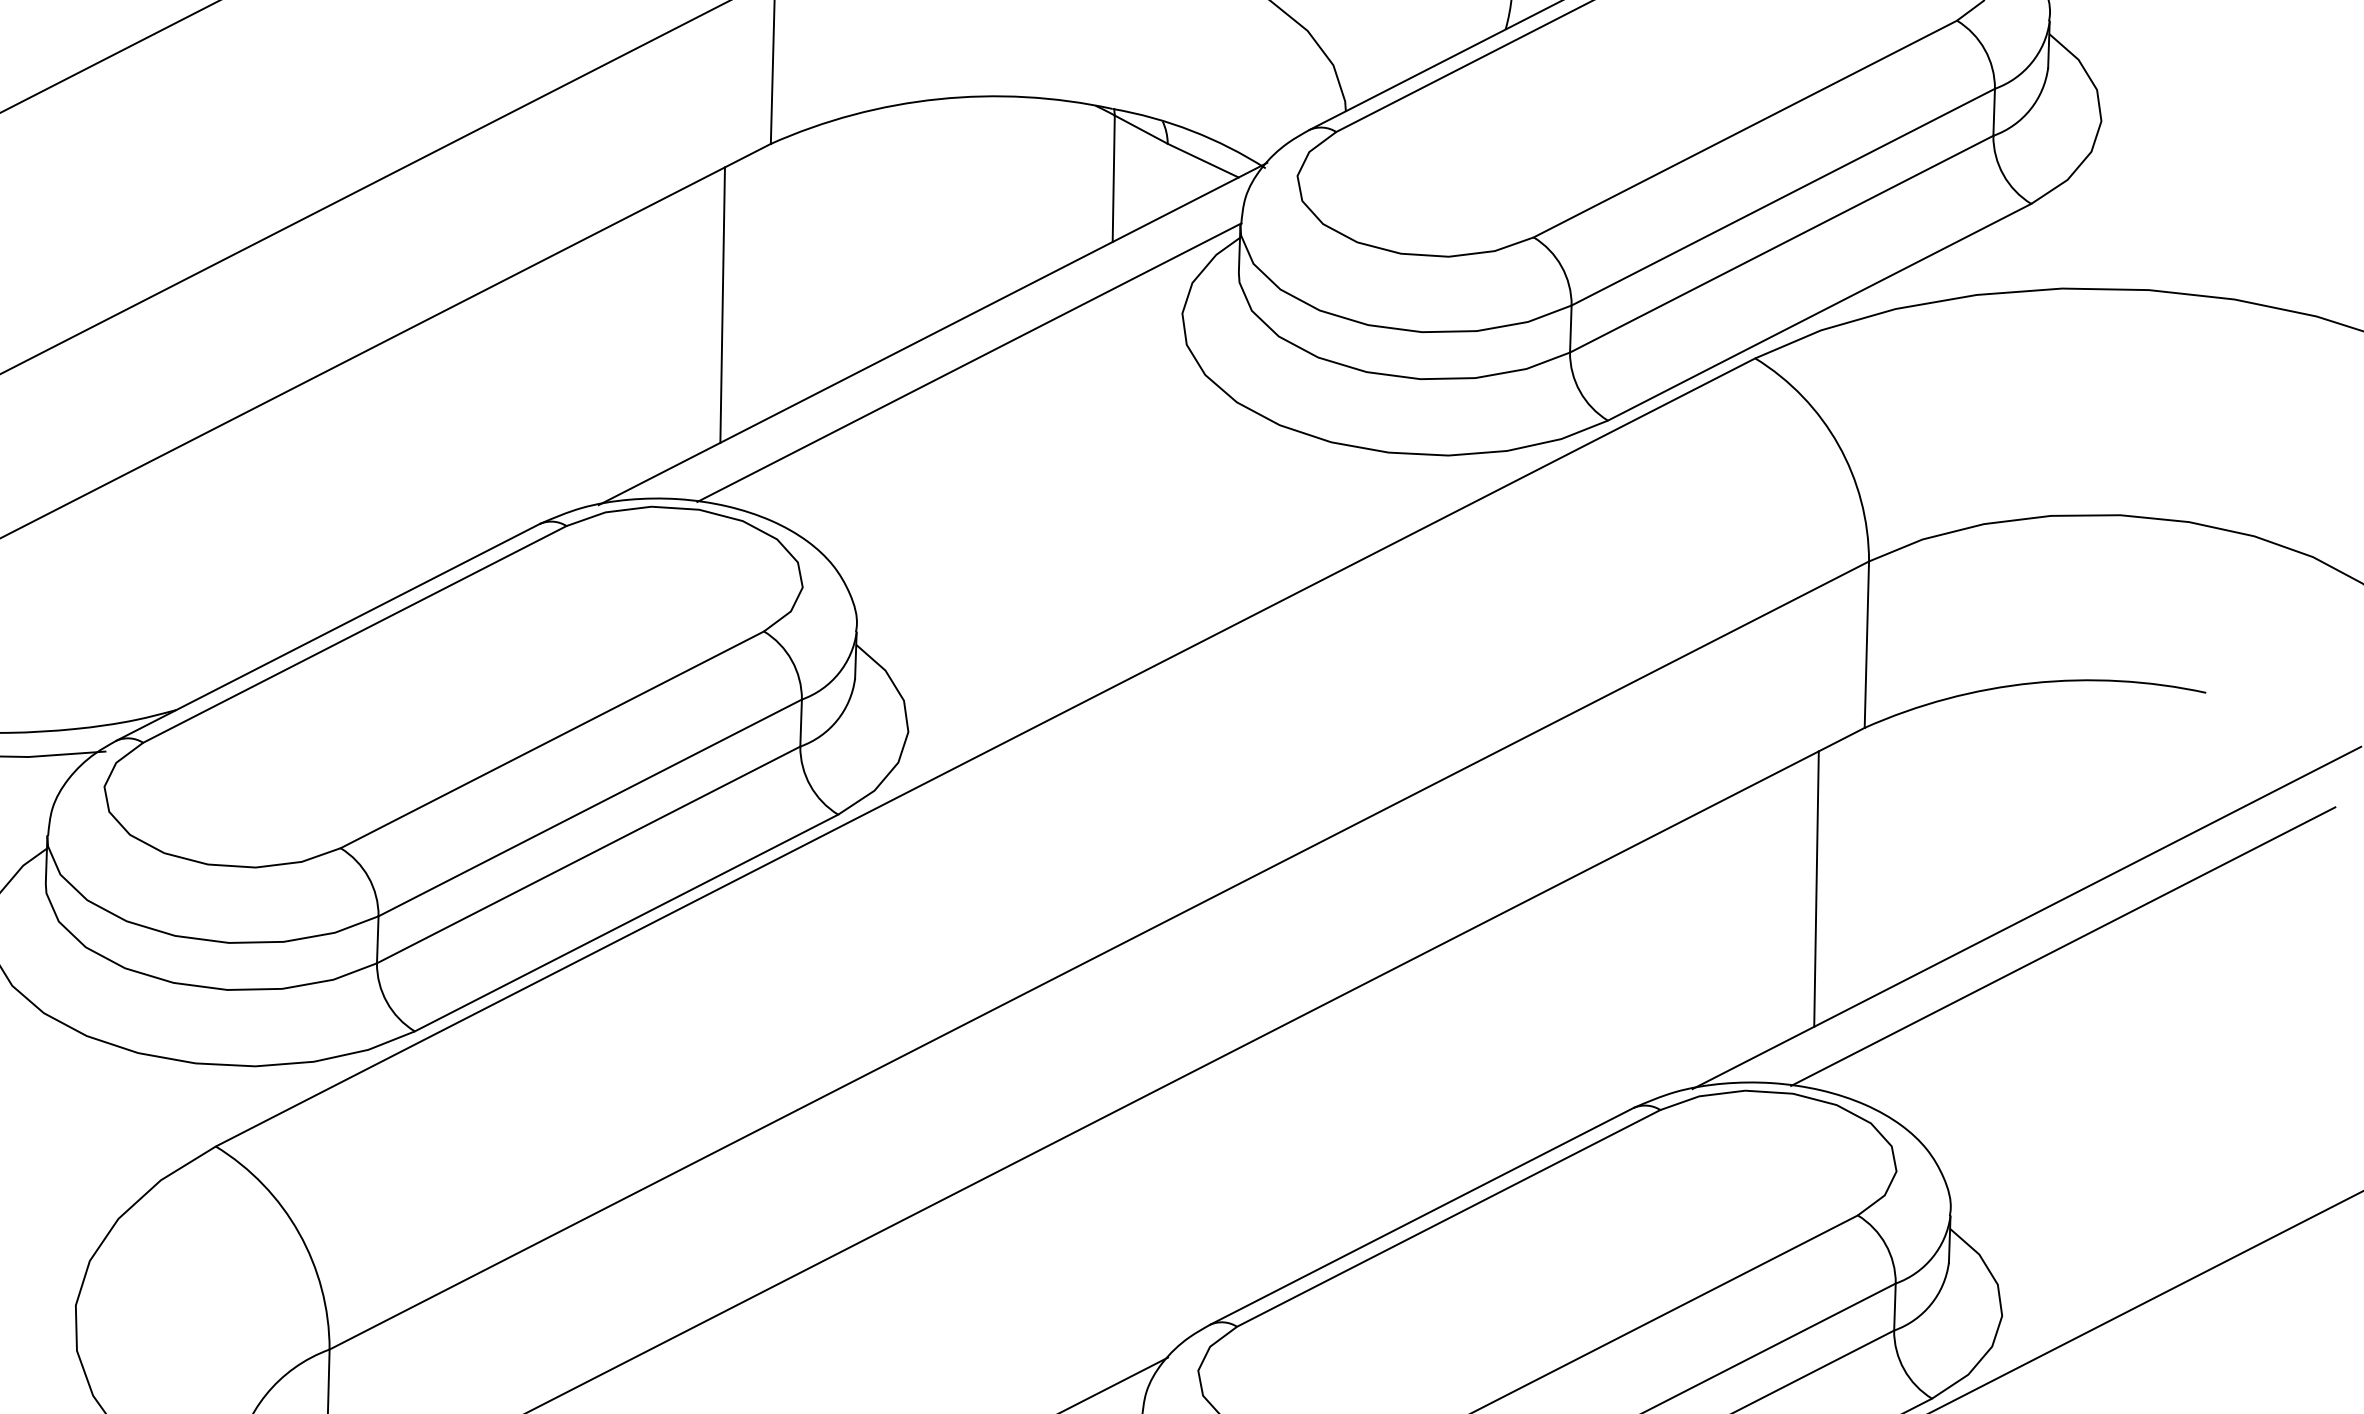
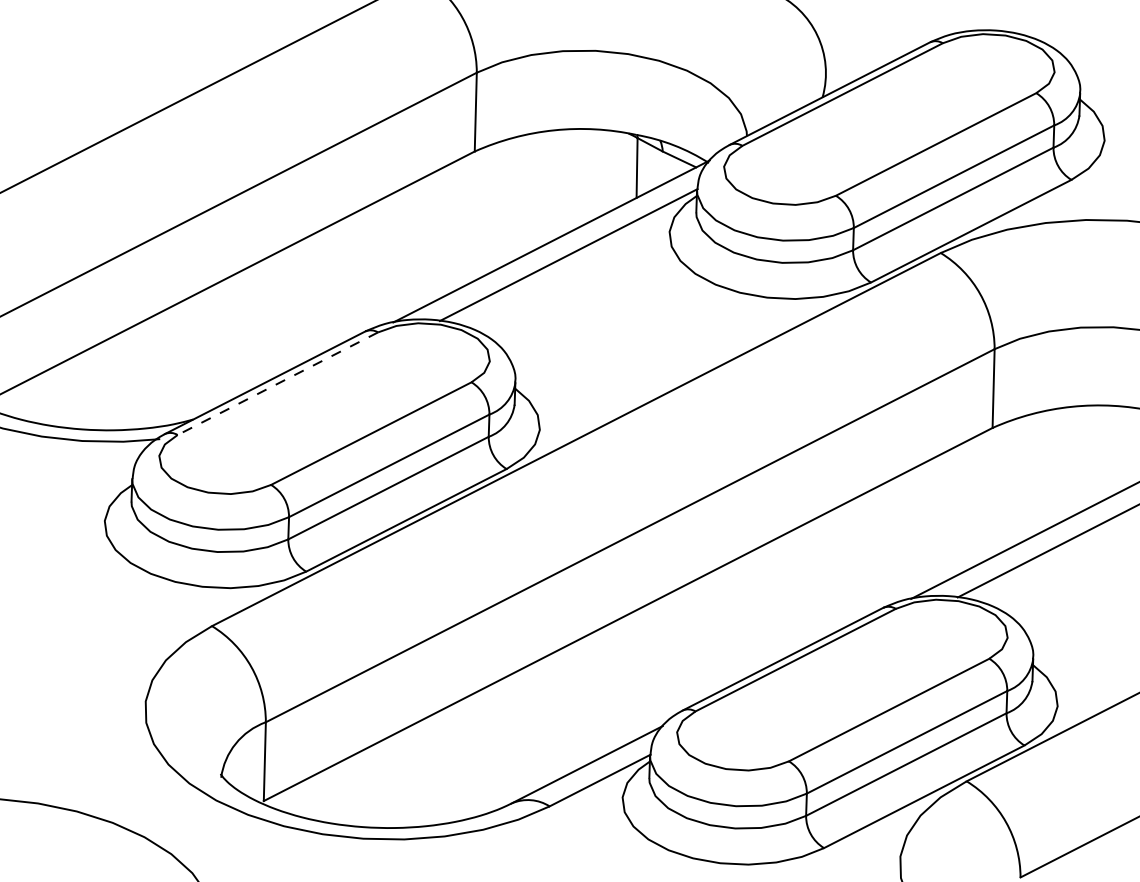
line: (721, 304) -> (451, 227), removed
line: (354, 633) -> (277, 383), solid -> dashed
line: (1815, 889) -> (969, 504), removed

